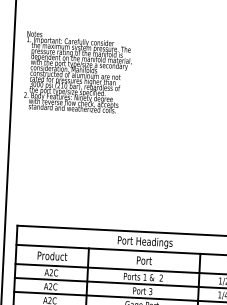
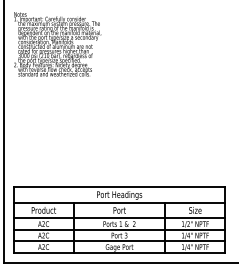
text: (77, 72) -> (57, 44), moved

